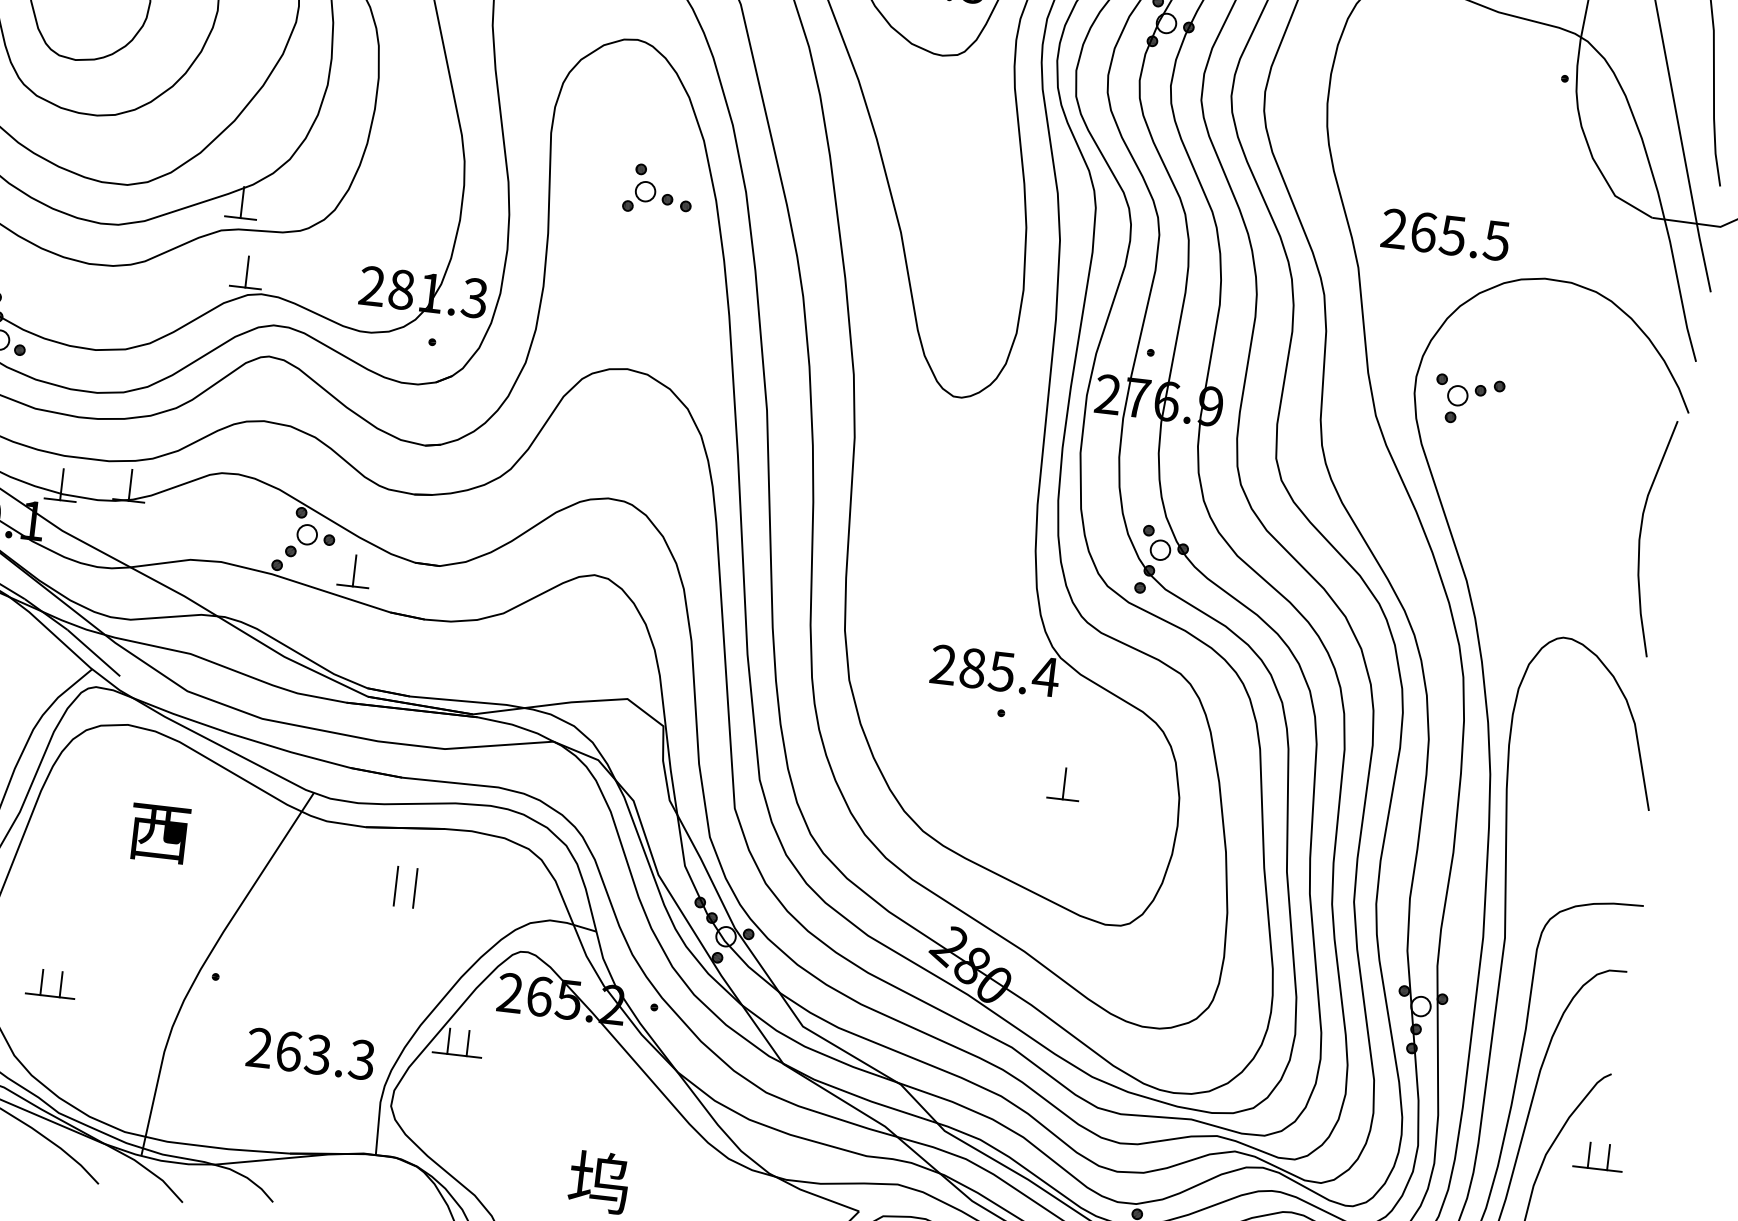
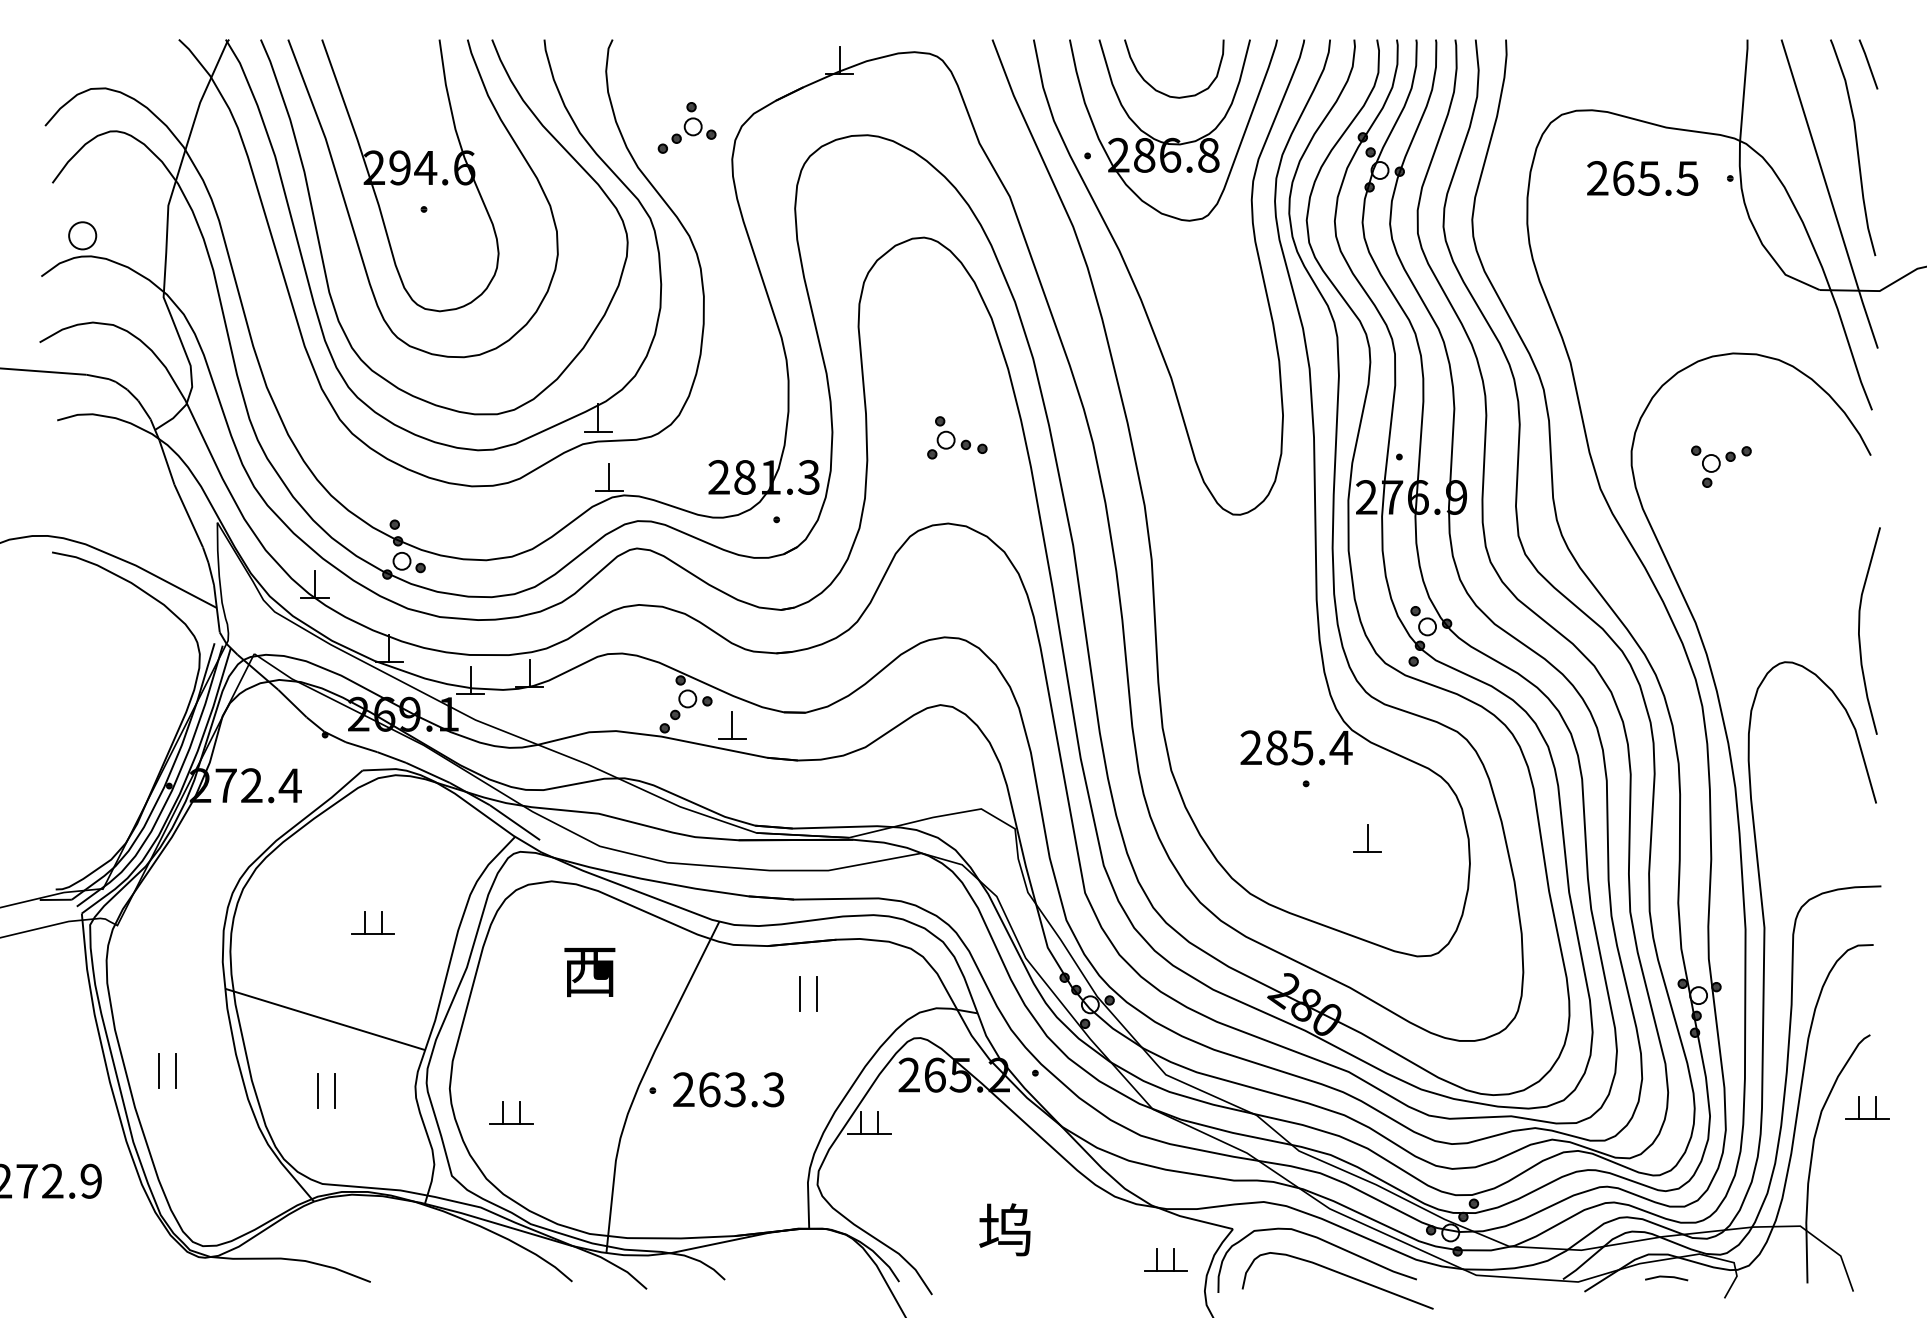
part: (658, 190) -> (957, 437), moved
text: (1445, 234) -> (1642, 178), moved
part: (1468, 400) -> (1721, 466), moved
curve: (1640, 536) -> (1859, 630), moved
text: (310, 1053) -> (728, 1089), moved

